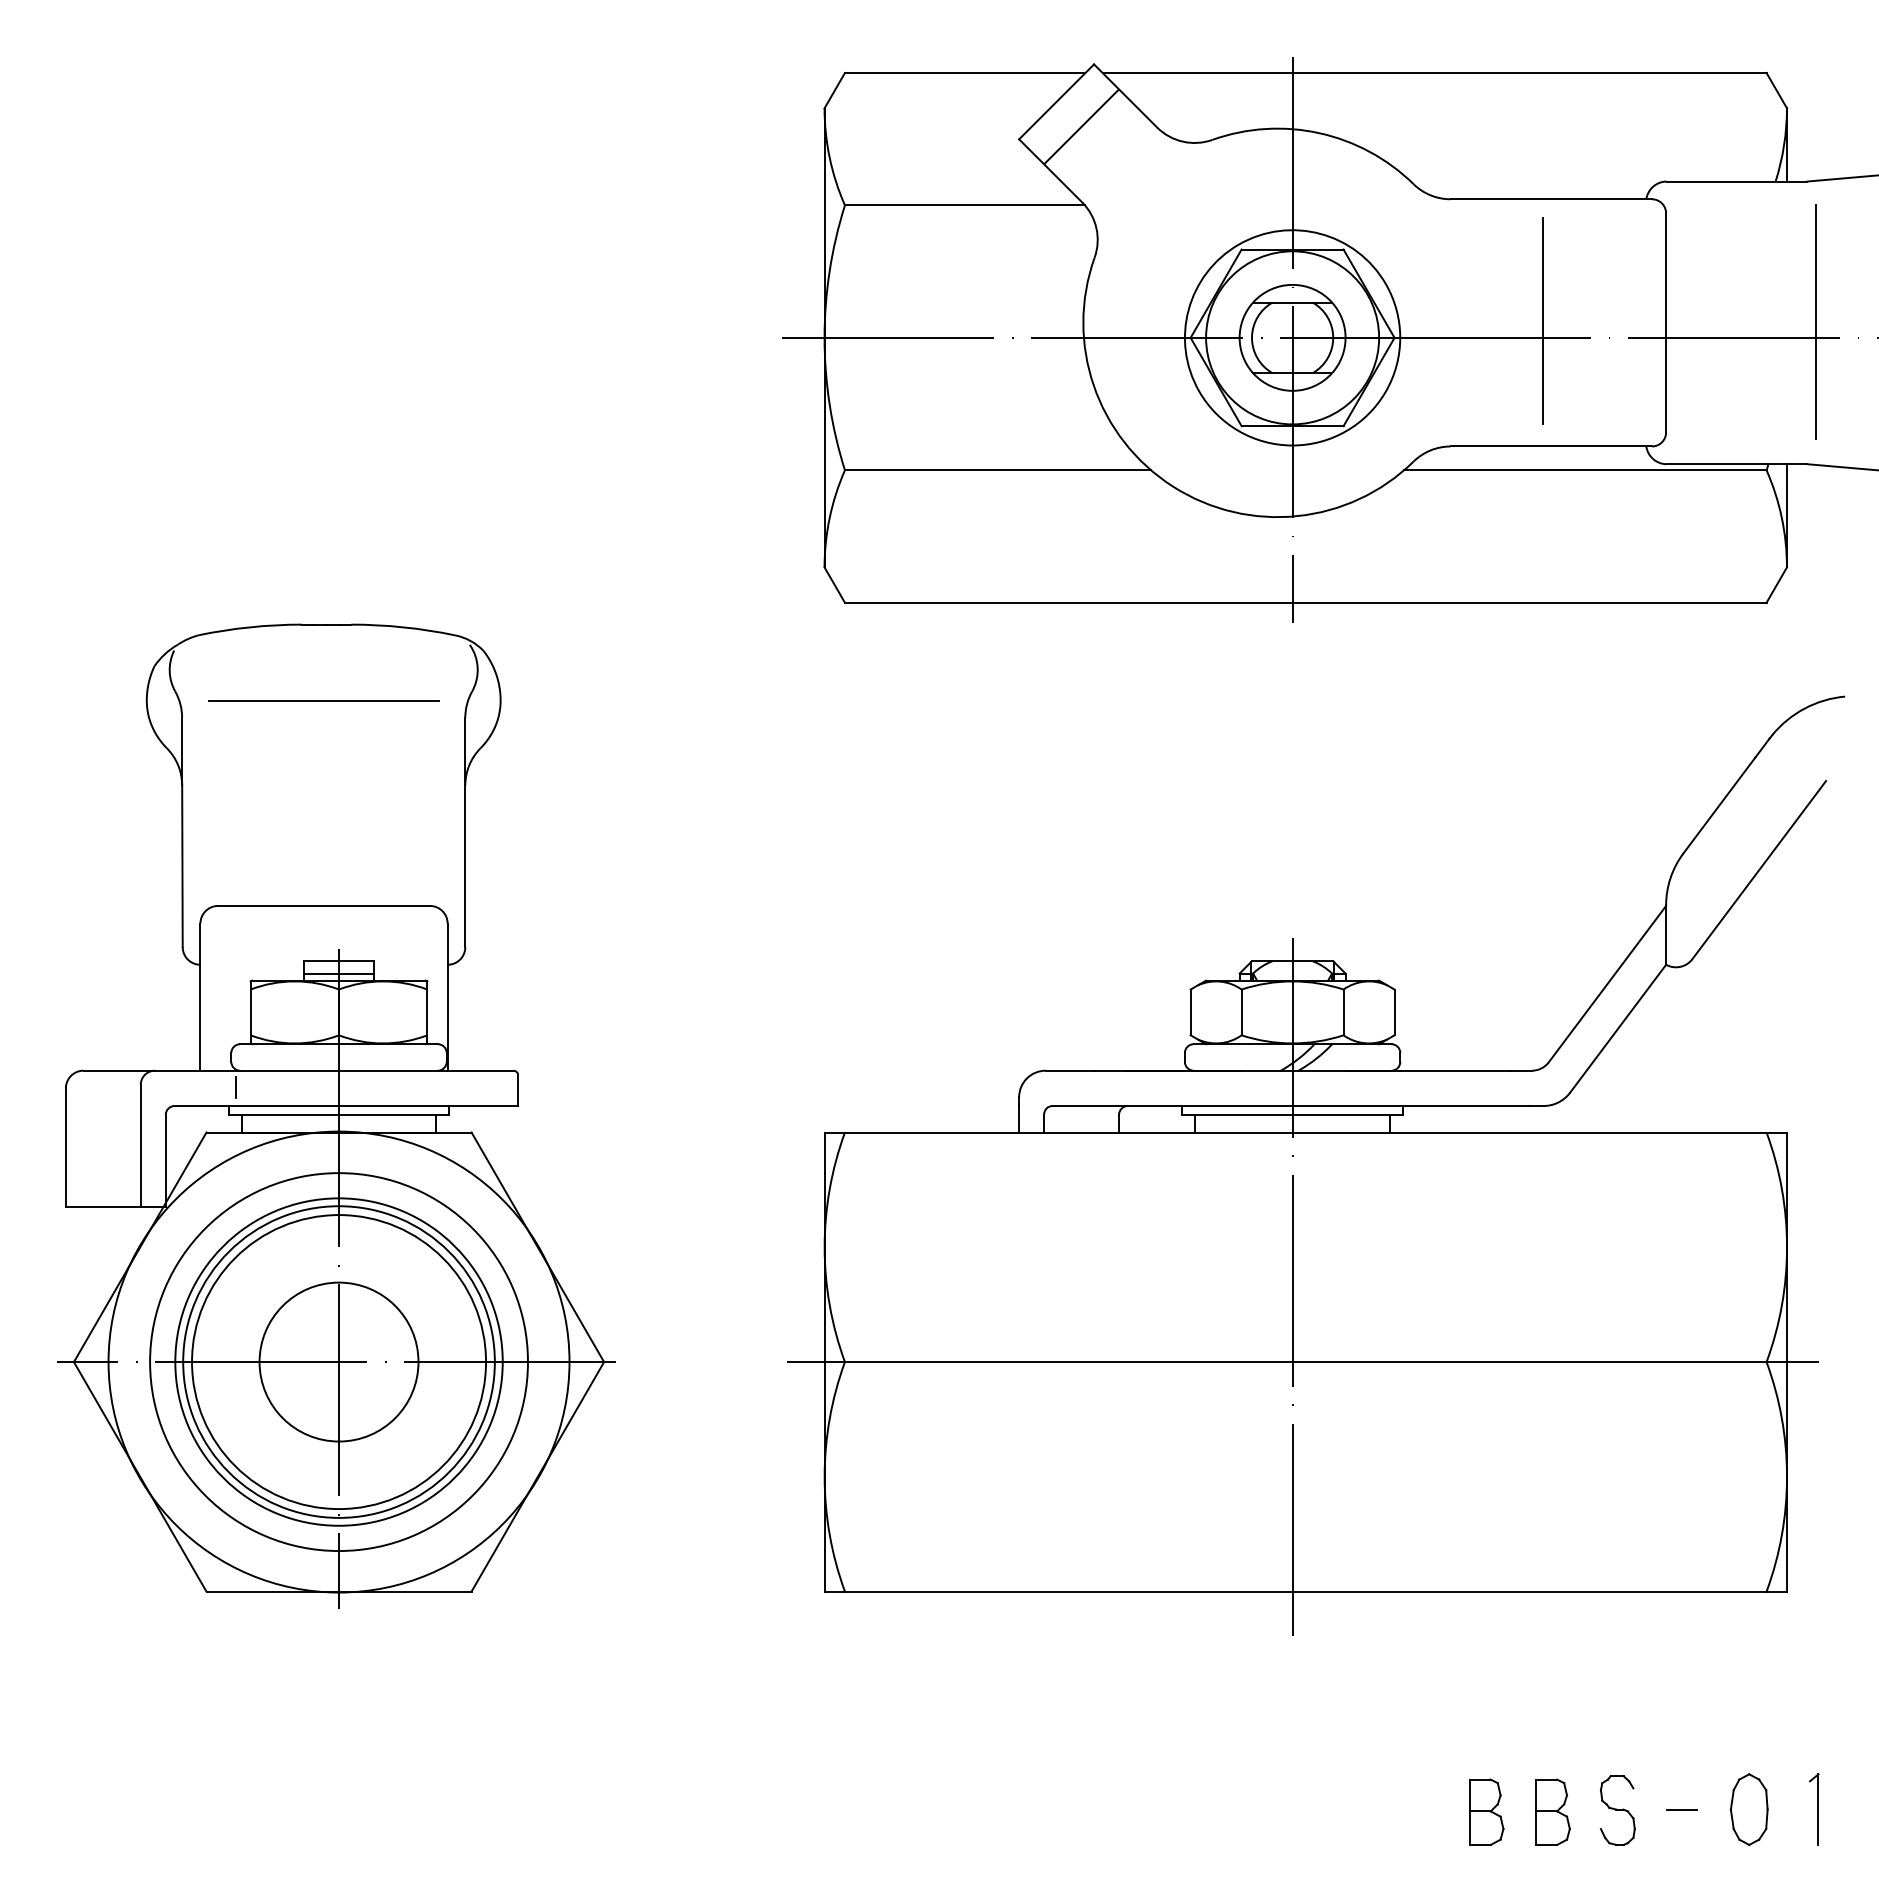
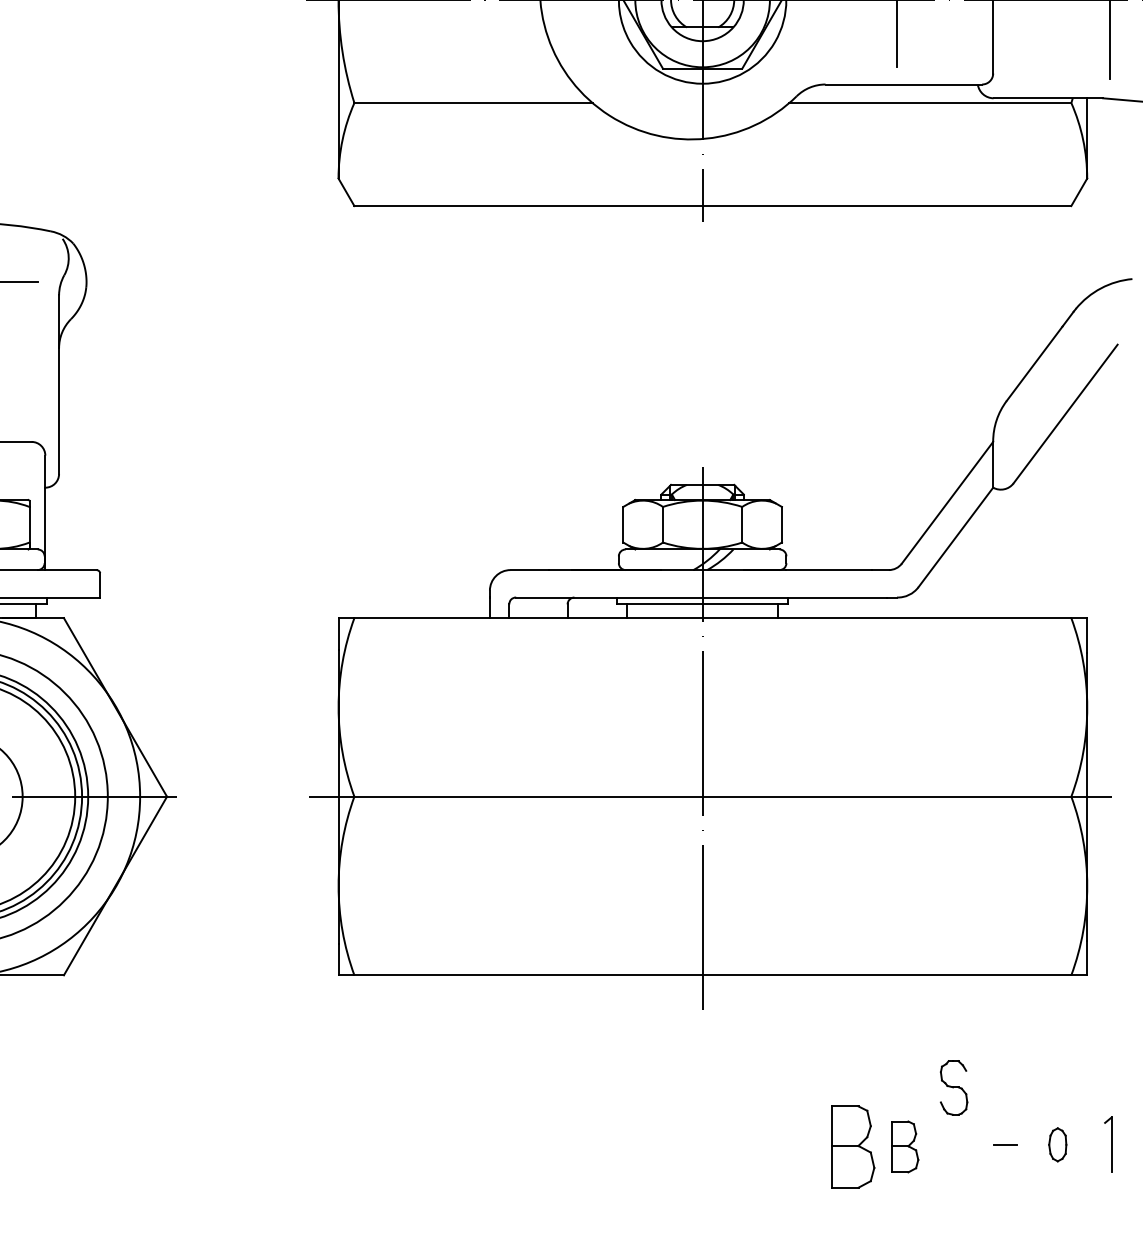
part: (1748, 1809) -> (1057, 1144), size x0.6
part: (1617, 1810) -> (953, 1088), moved
part: (1486, 1811) -> (853, 1146), size x1.6

